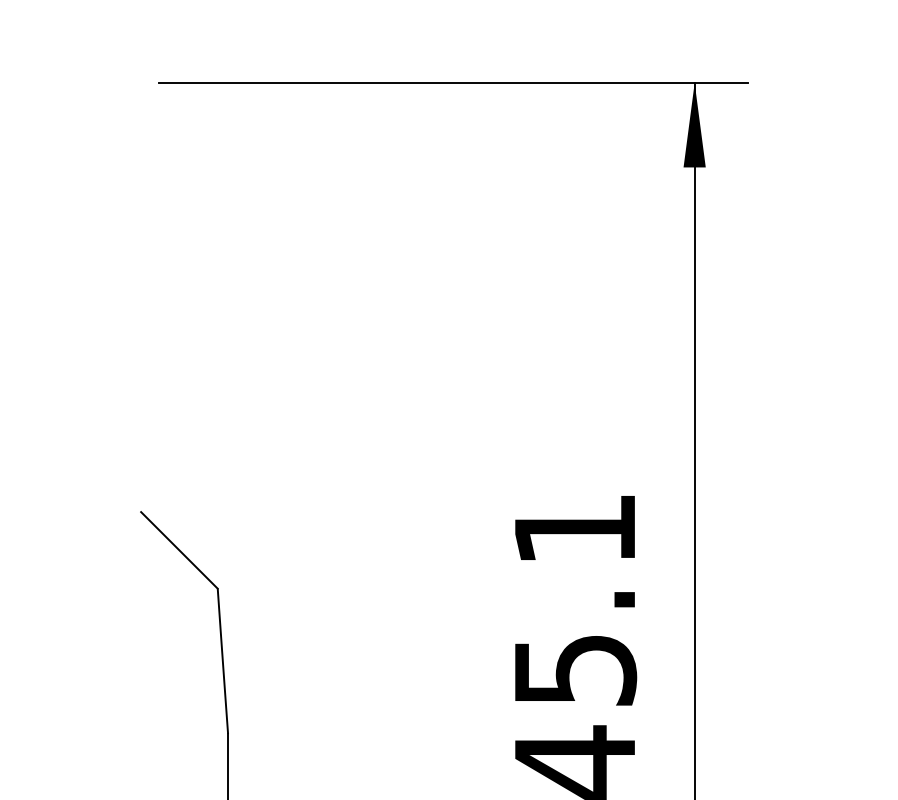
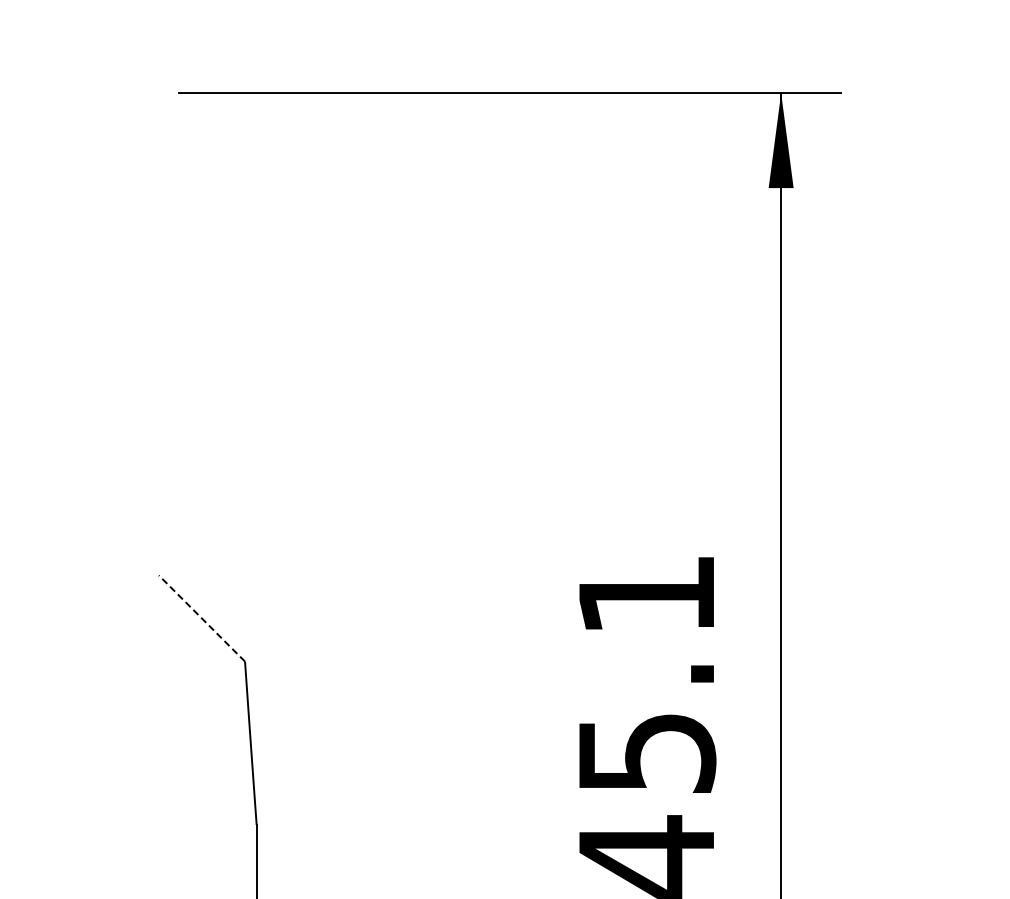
line: (179, 550) -> (201, 618), solid -> dashed

